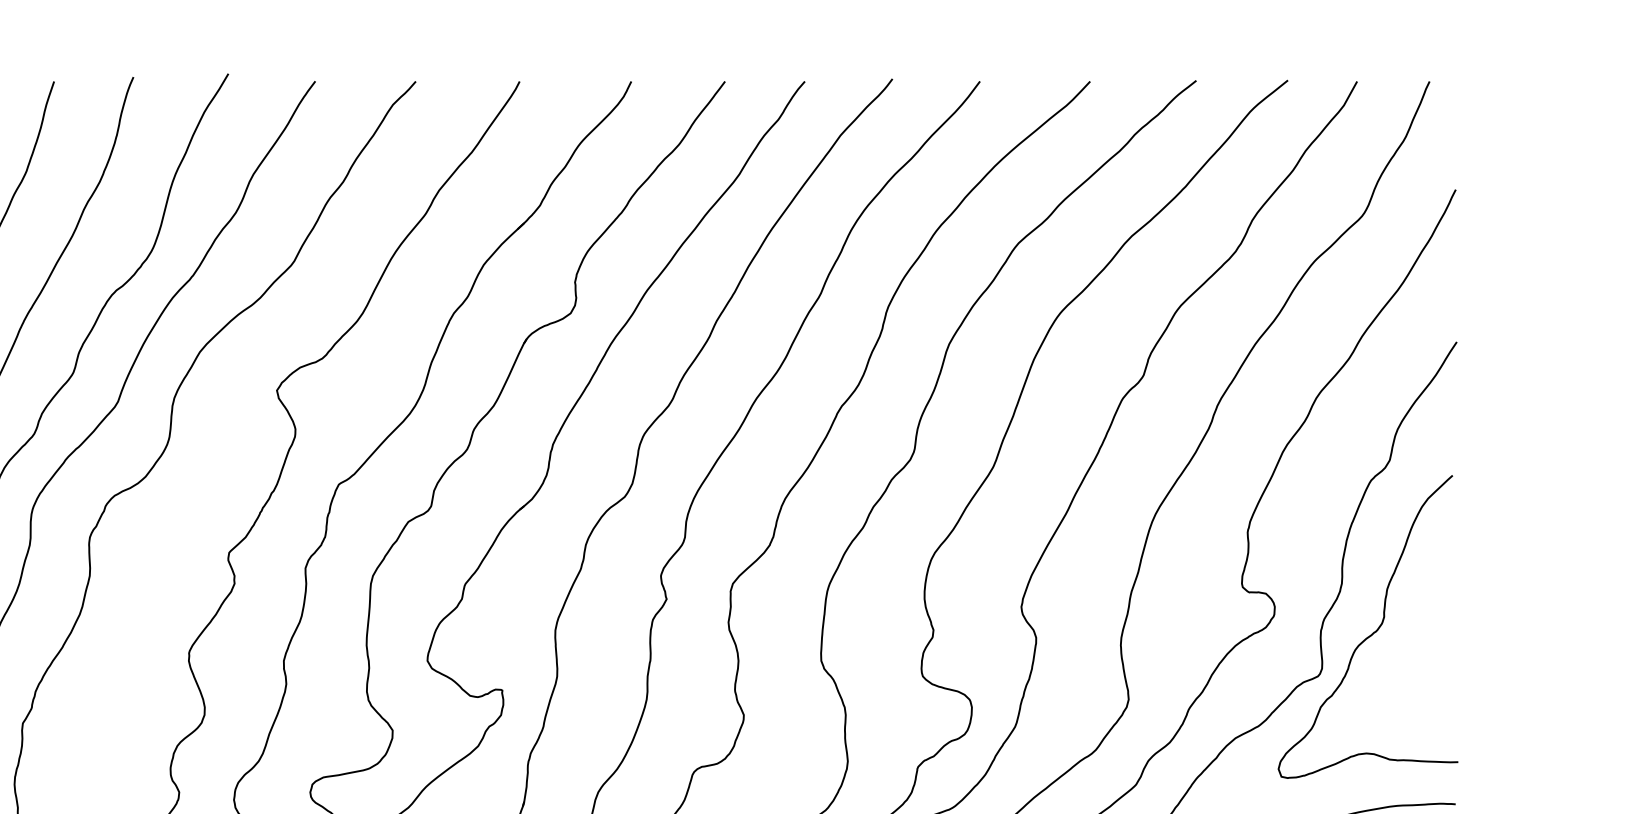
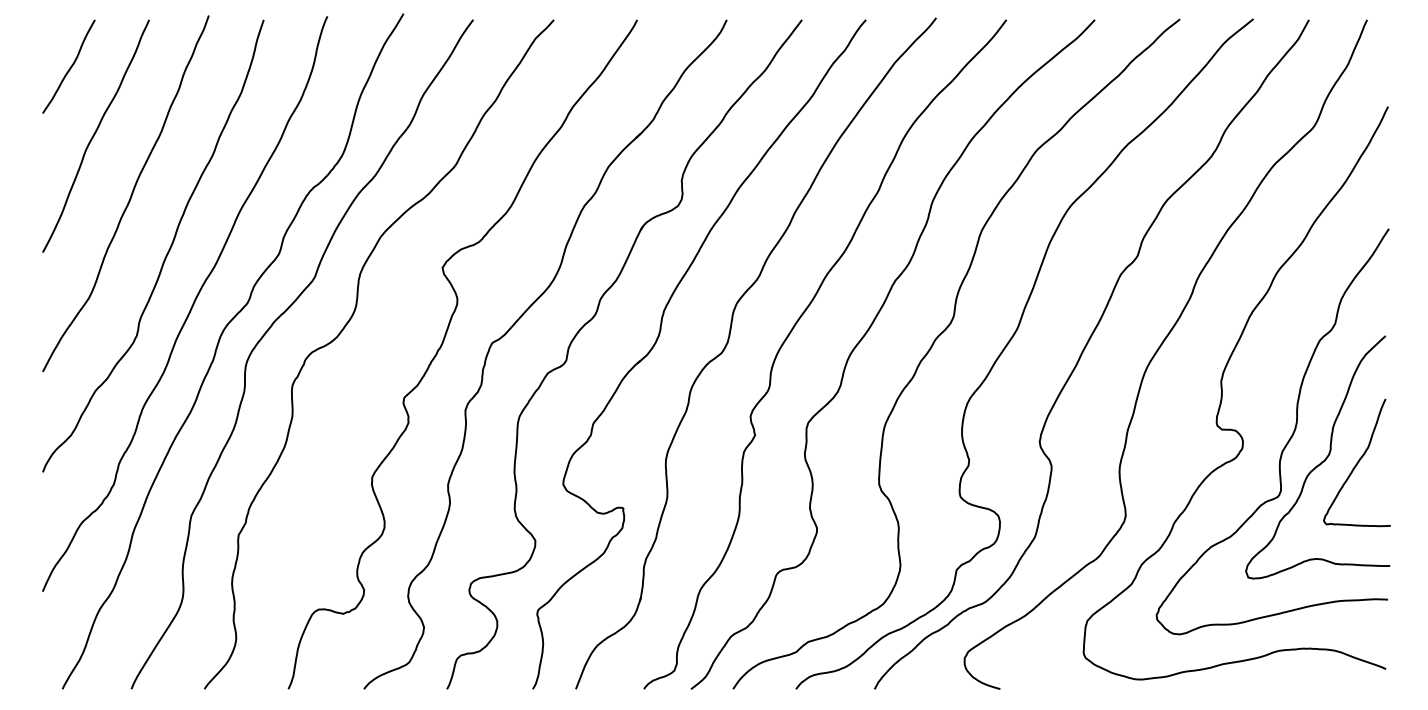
curve: (1416, 634) -> (1356, 463), added

